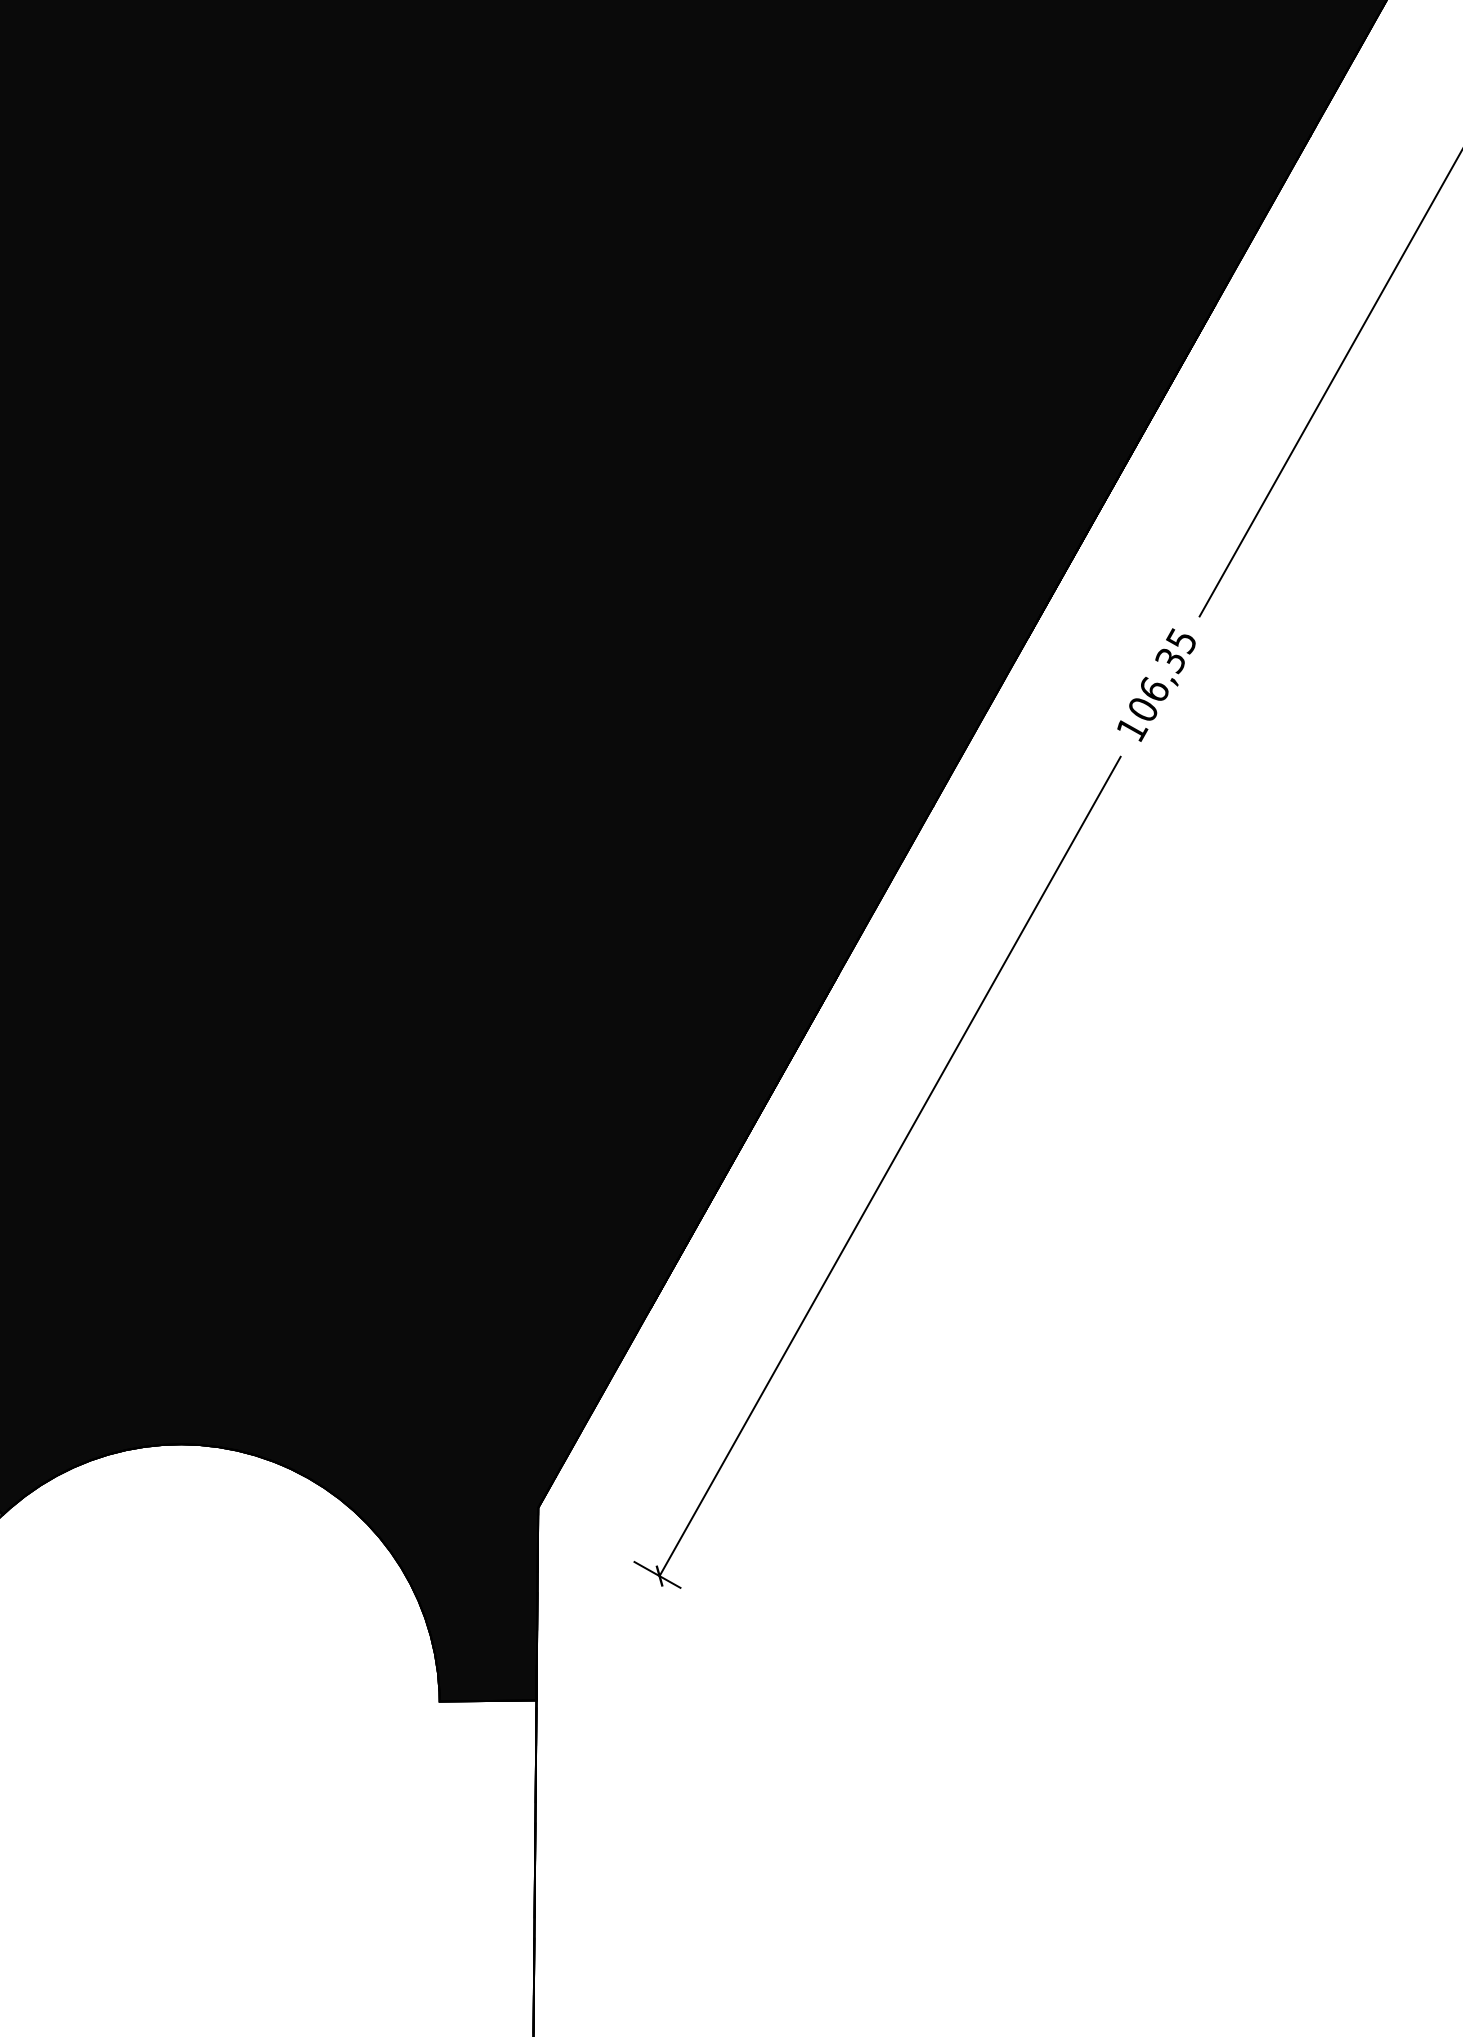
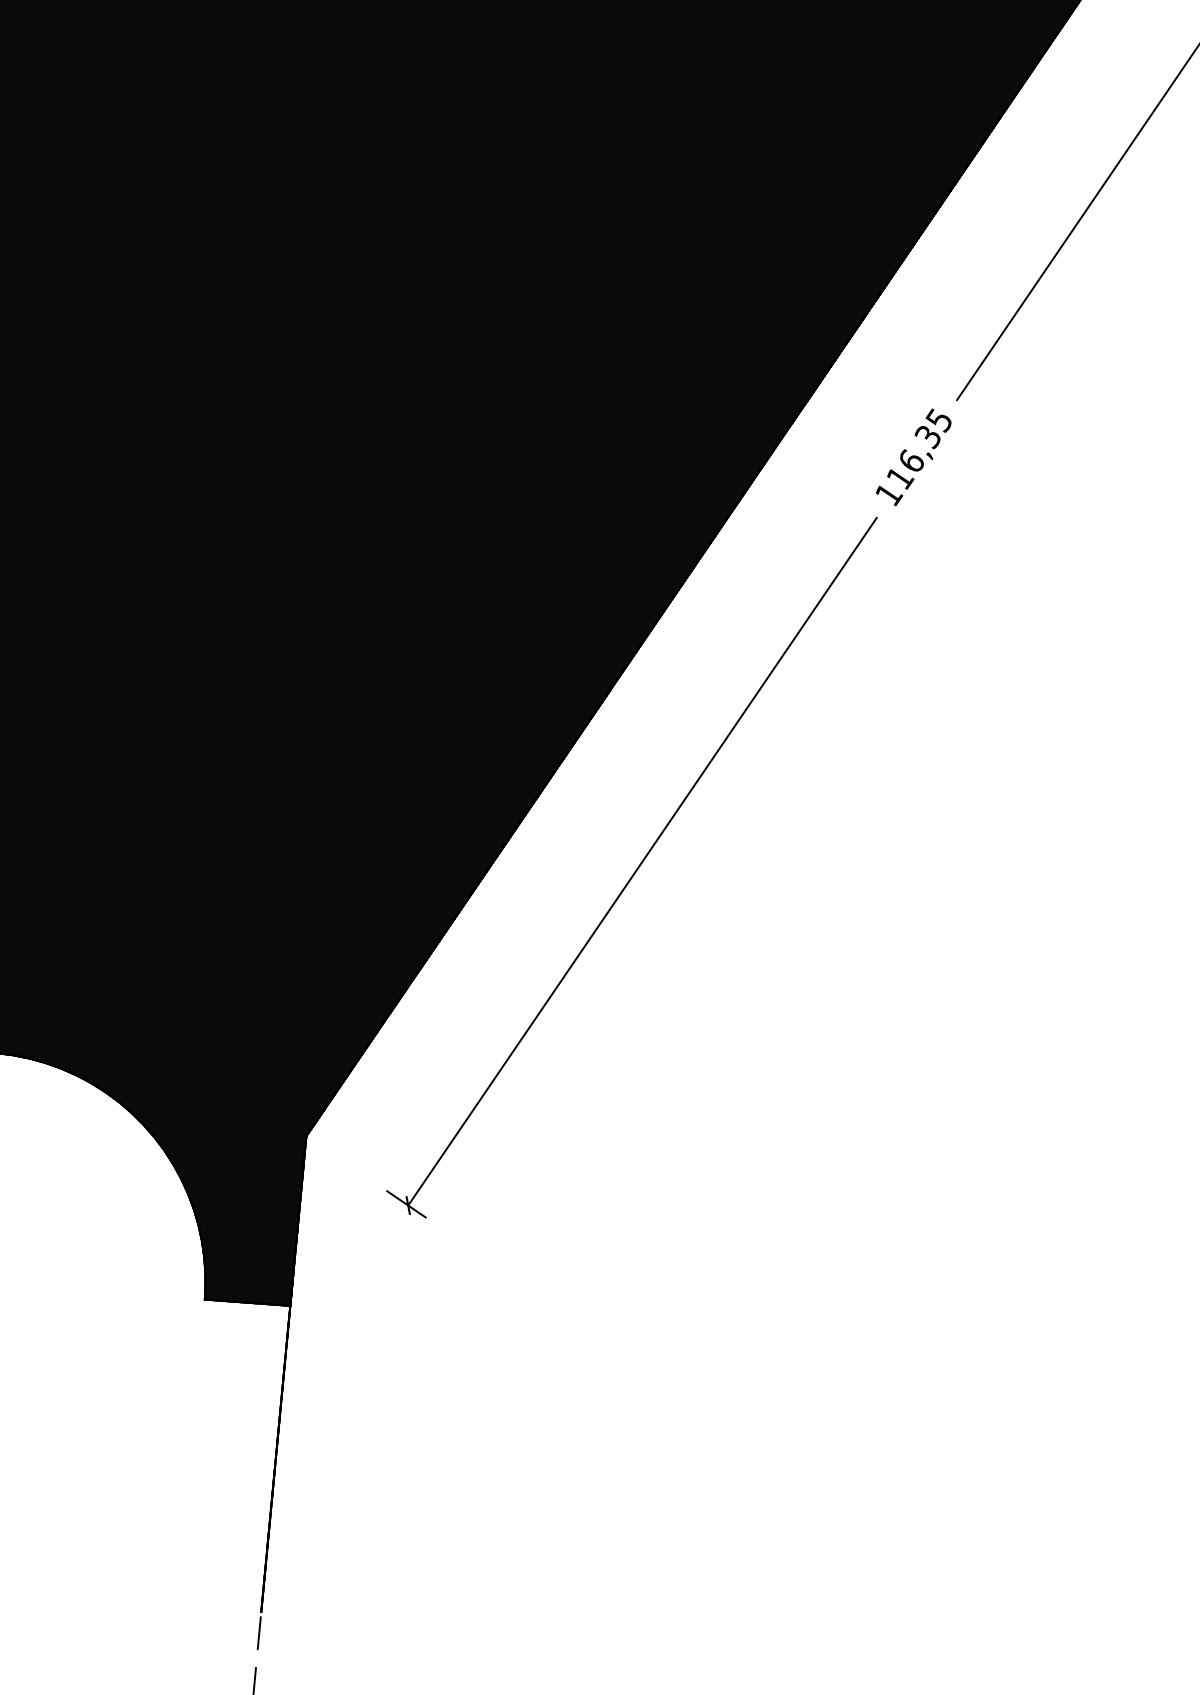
text: (1143, 710) -> (900, 478), 106,35 -> 116,35

